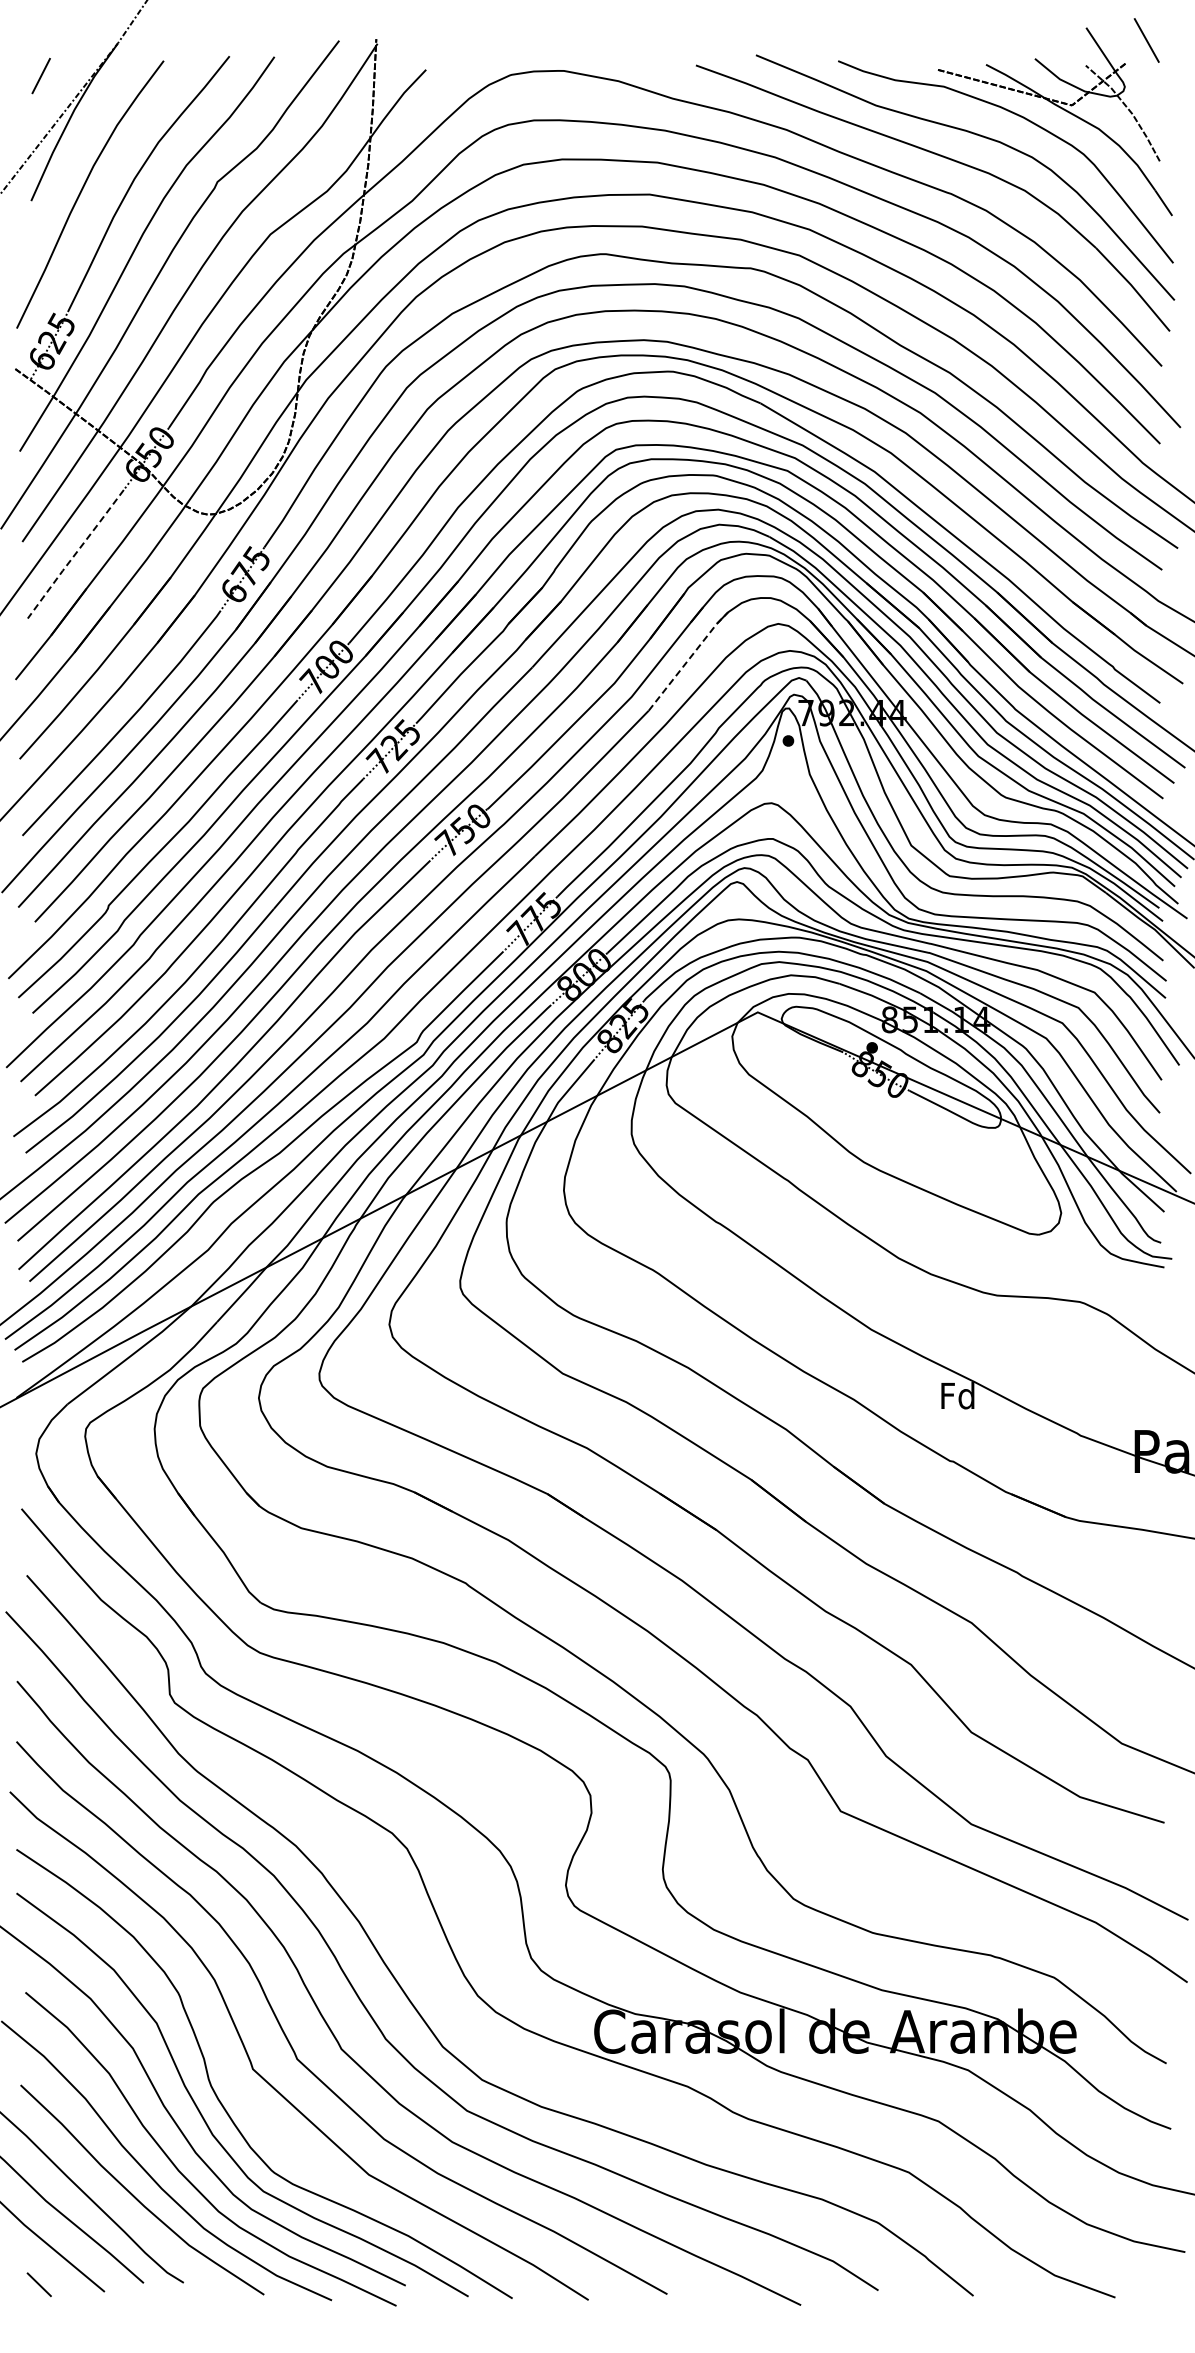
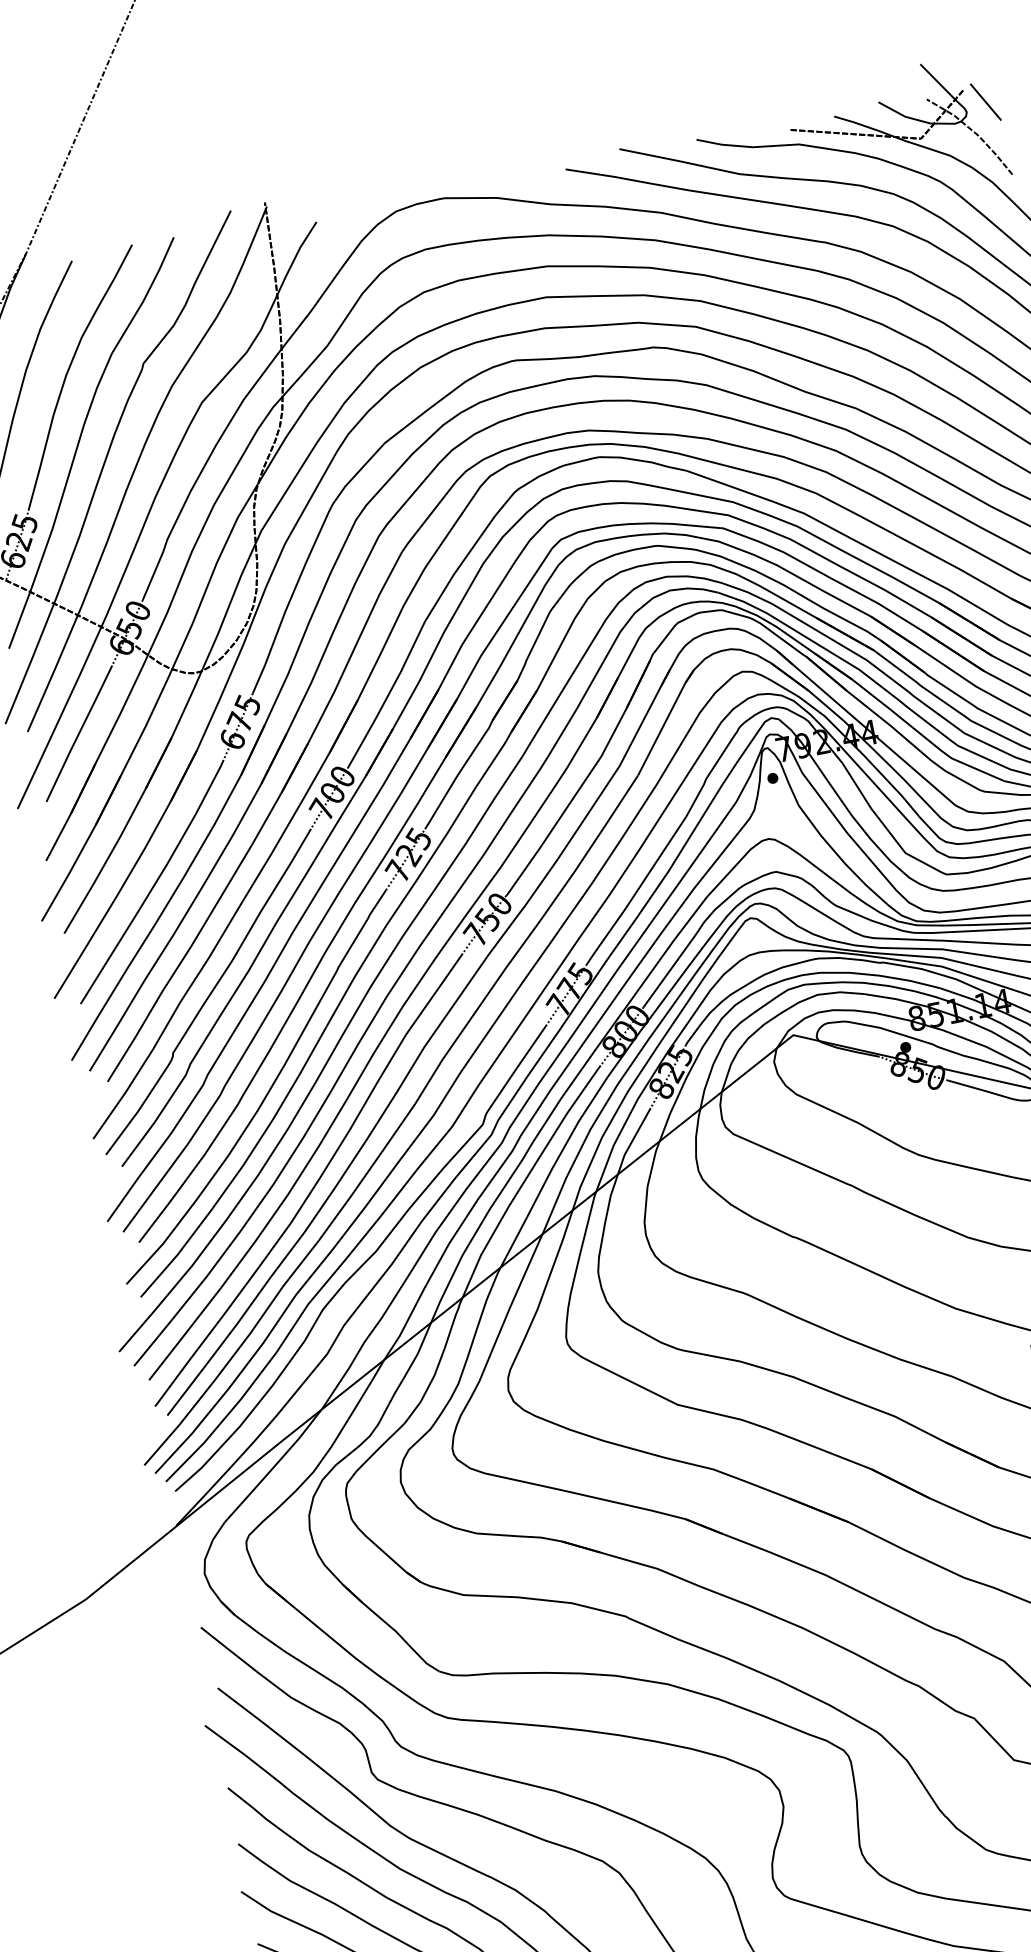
line: (1146, 40) -> (985, 102), moved
line: (75, 554) -> (79, 733), dashed -> solid
line: (687, 661) -> (665, 722), dashed -> solid

